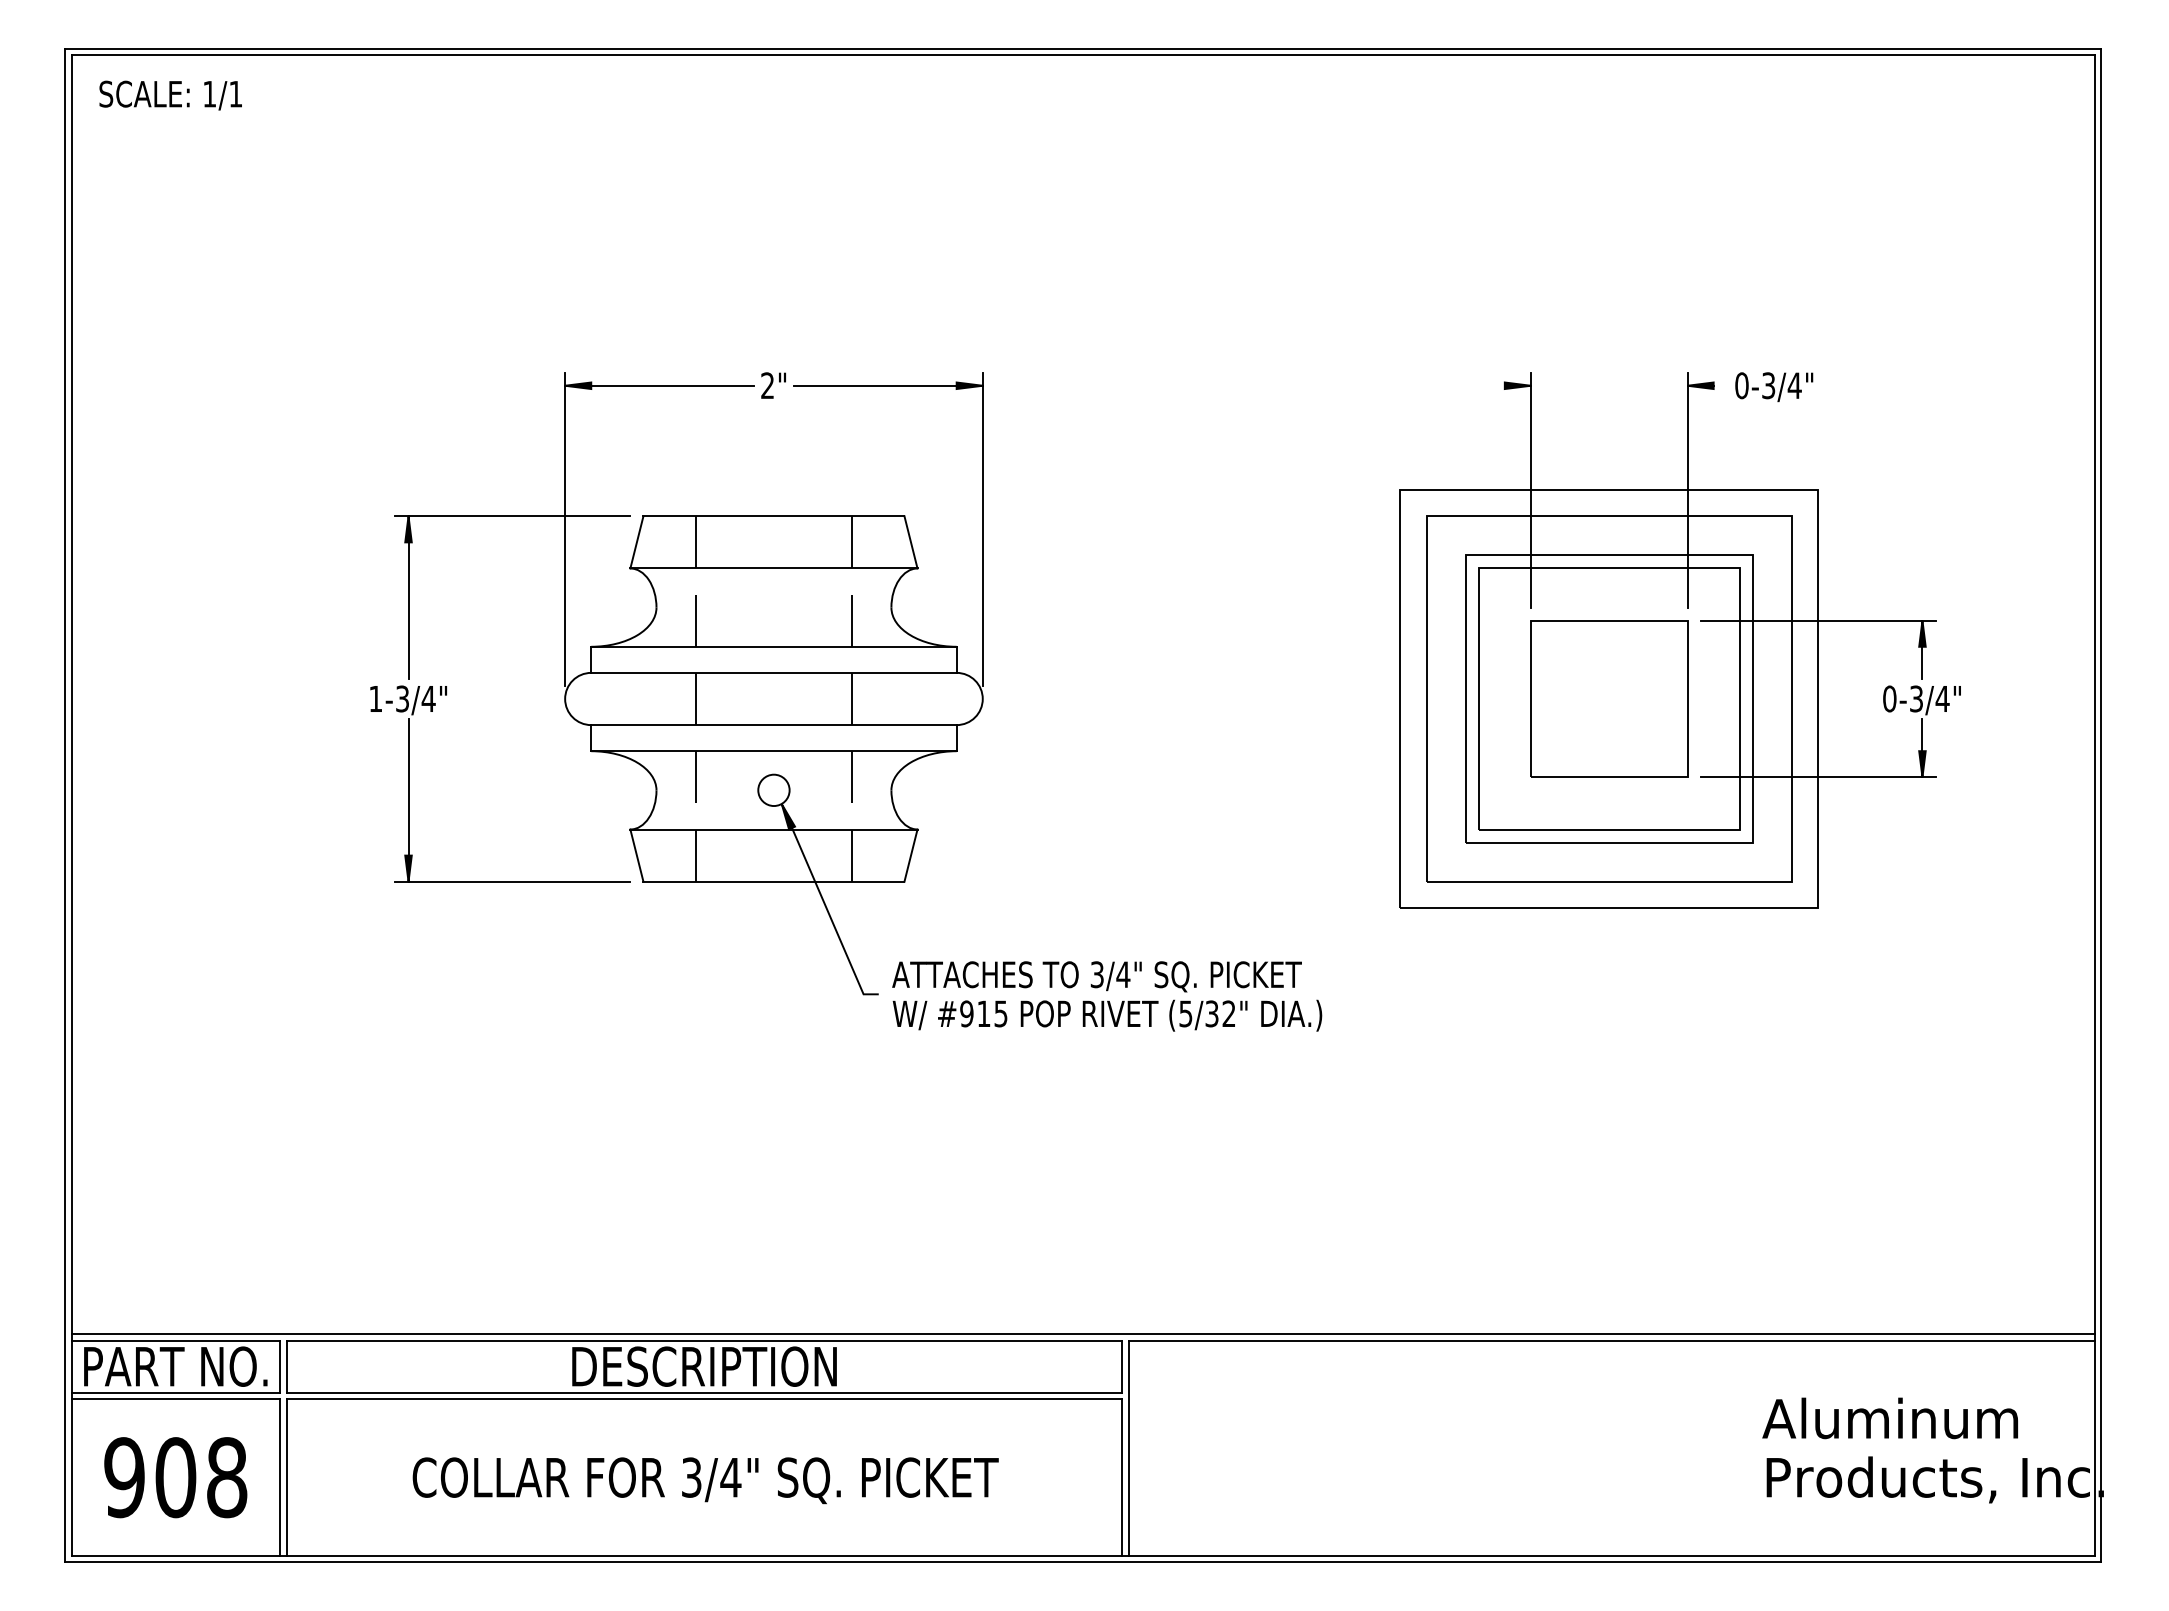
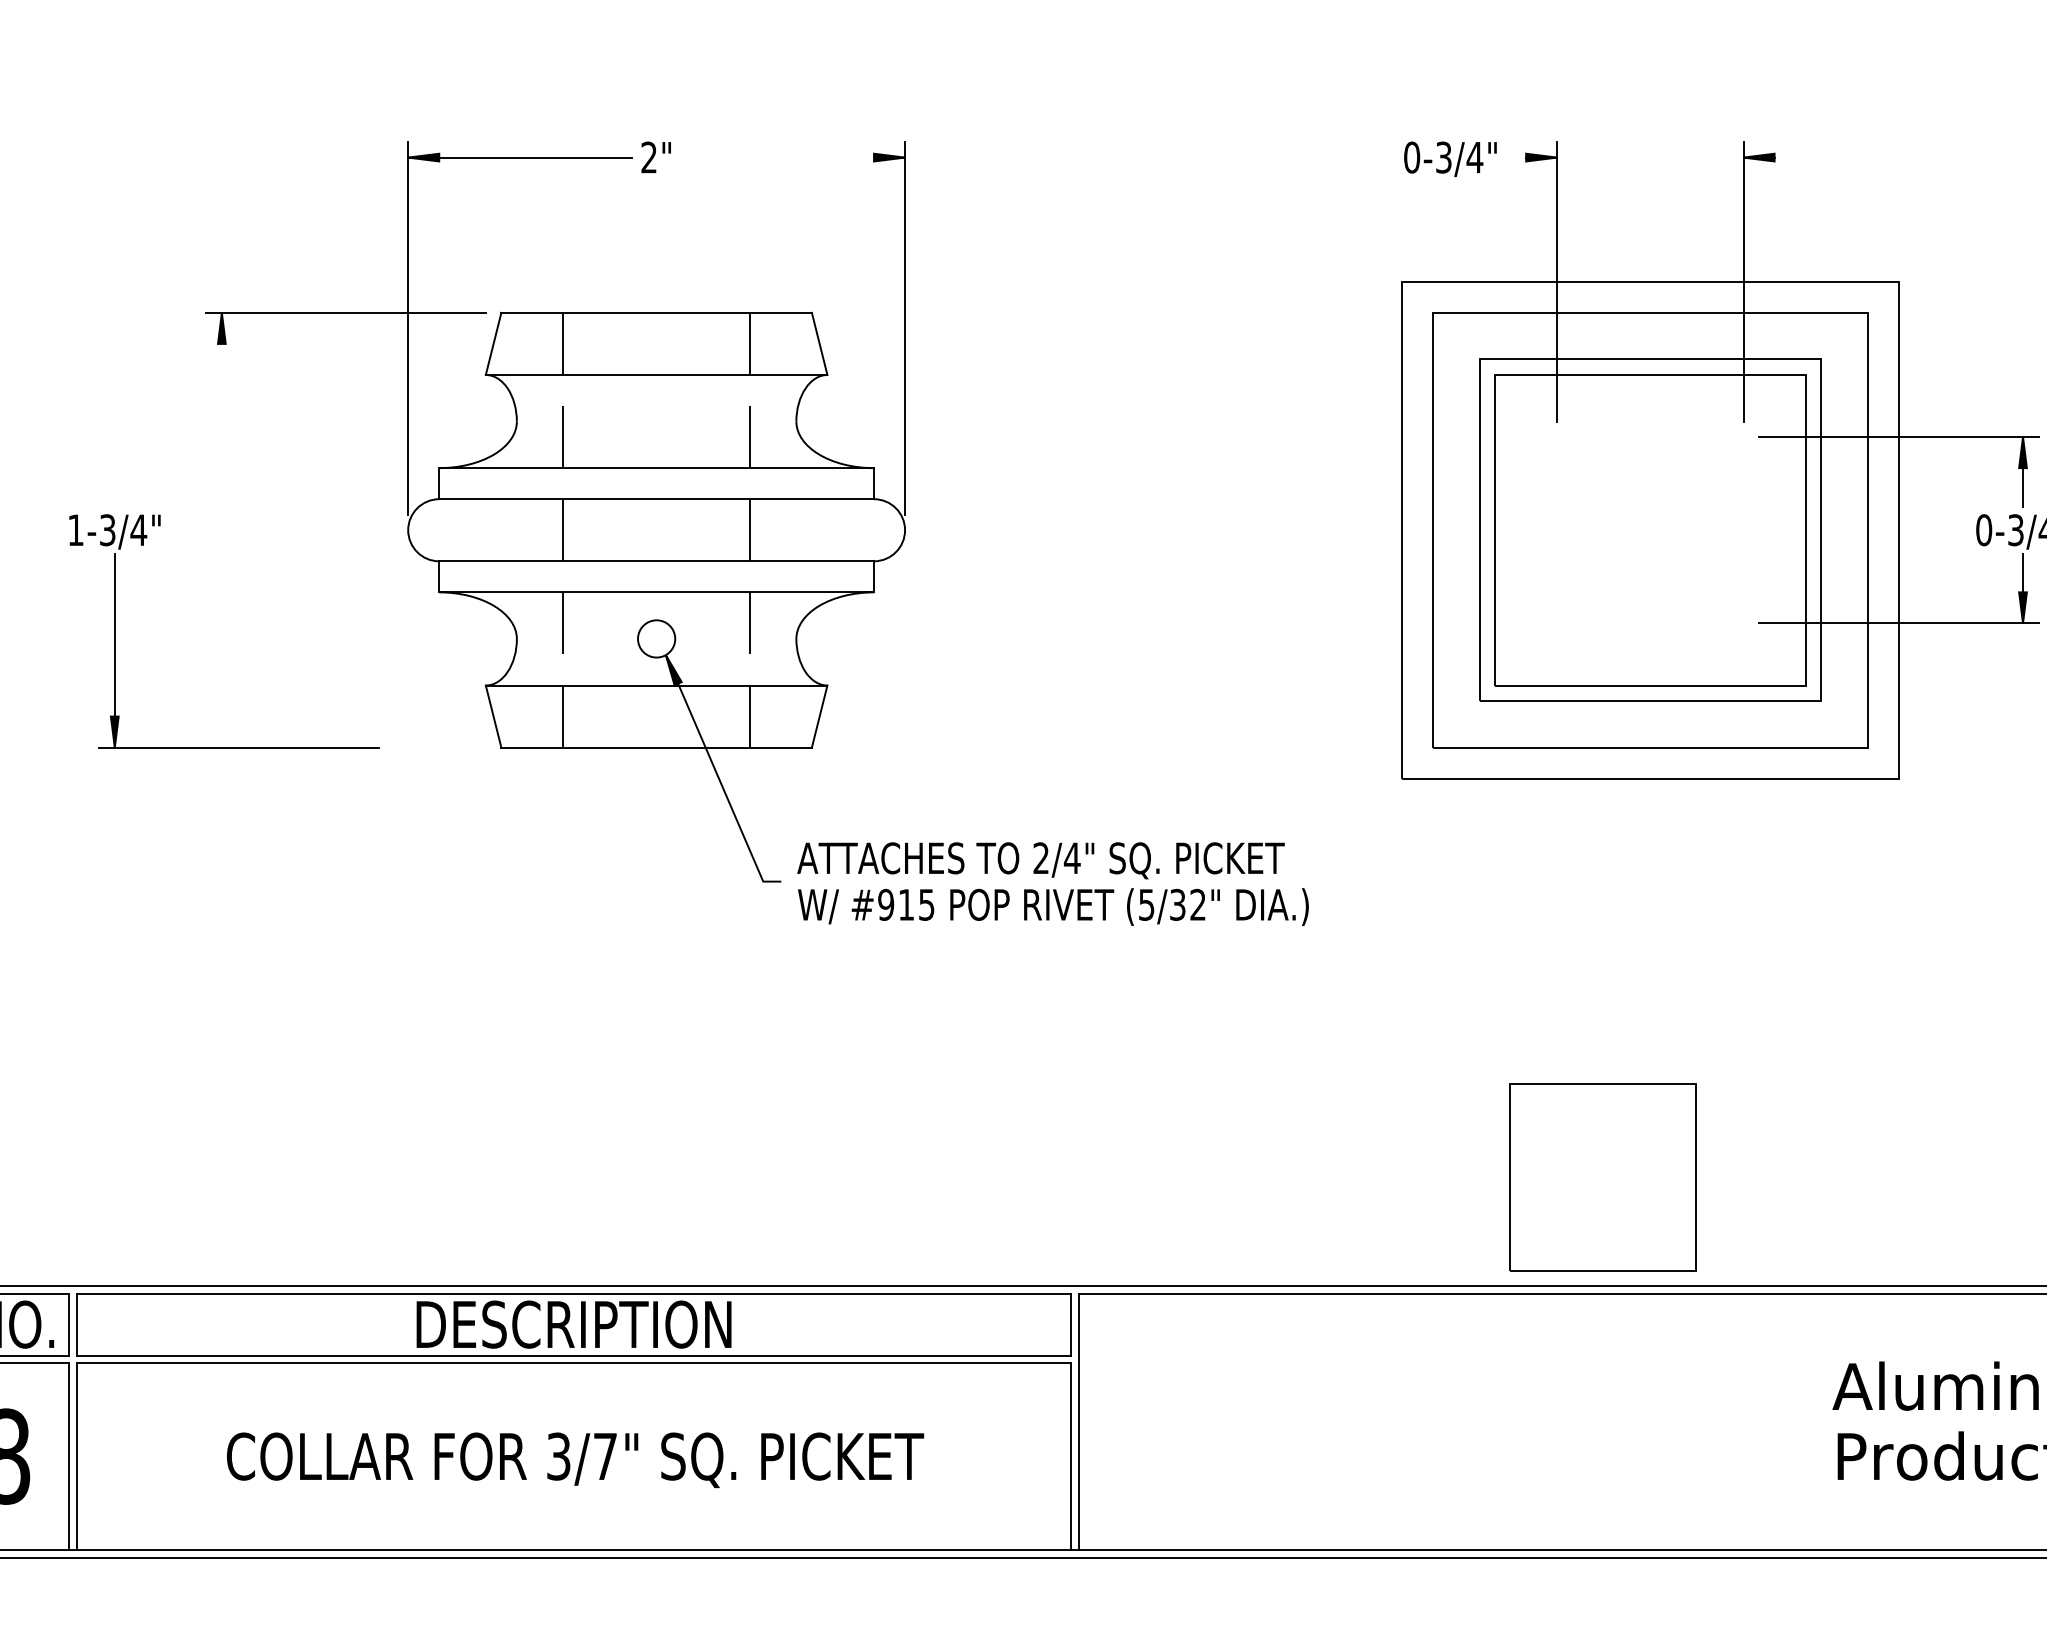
line: (888, 385) -> (792, 157), removed
text: (1774, 387) -> (1450, 159), moved
line: (408, 597) -> (221, 409), removed
part: (1609, 698) -> (1603, 1176), moved
part: (409, 783) -> (115, 630), moved
text: (1096, 974) -> (1040, 858), 3/4" -> 2/4"
text: (730, 1477) -> (604, 1456), 3/4" -> 3/7"

